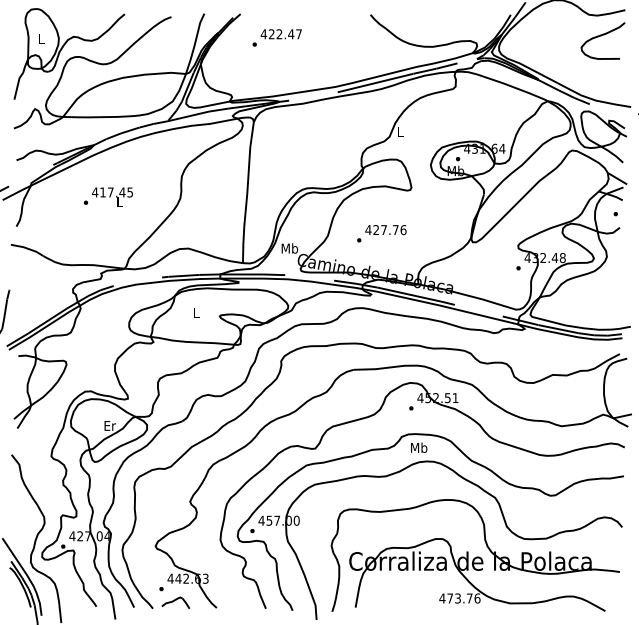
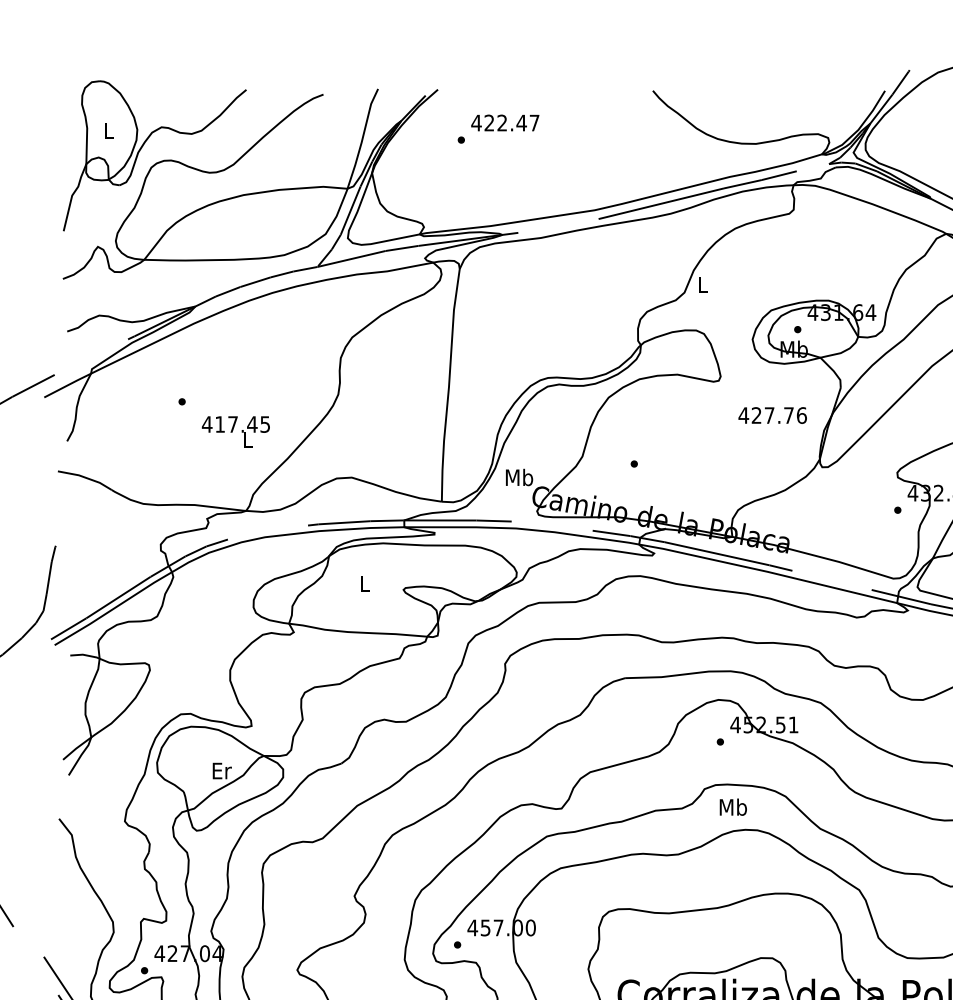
text: (112, 196) -> (235, 431), moved
text: (385, 230) -> (771, 416), moved

